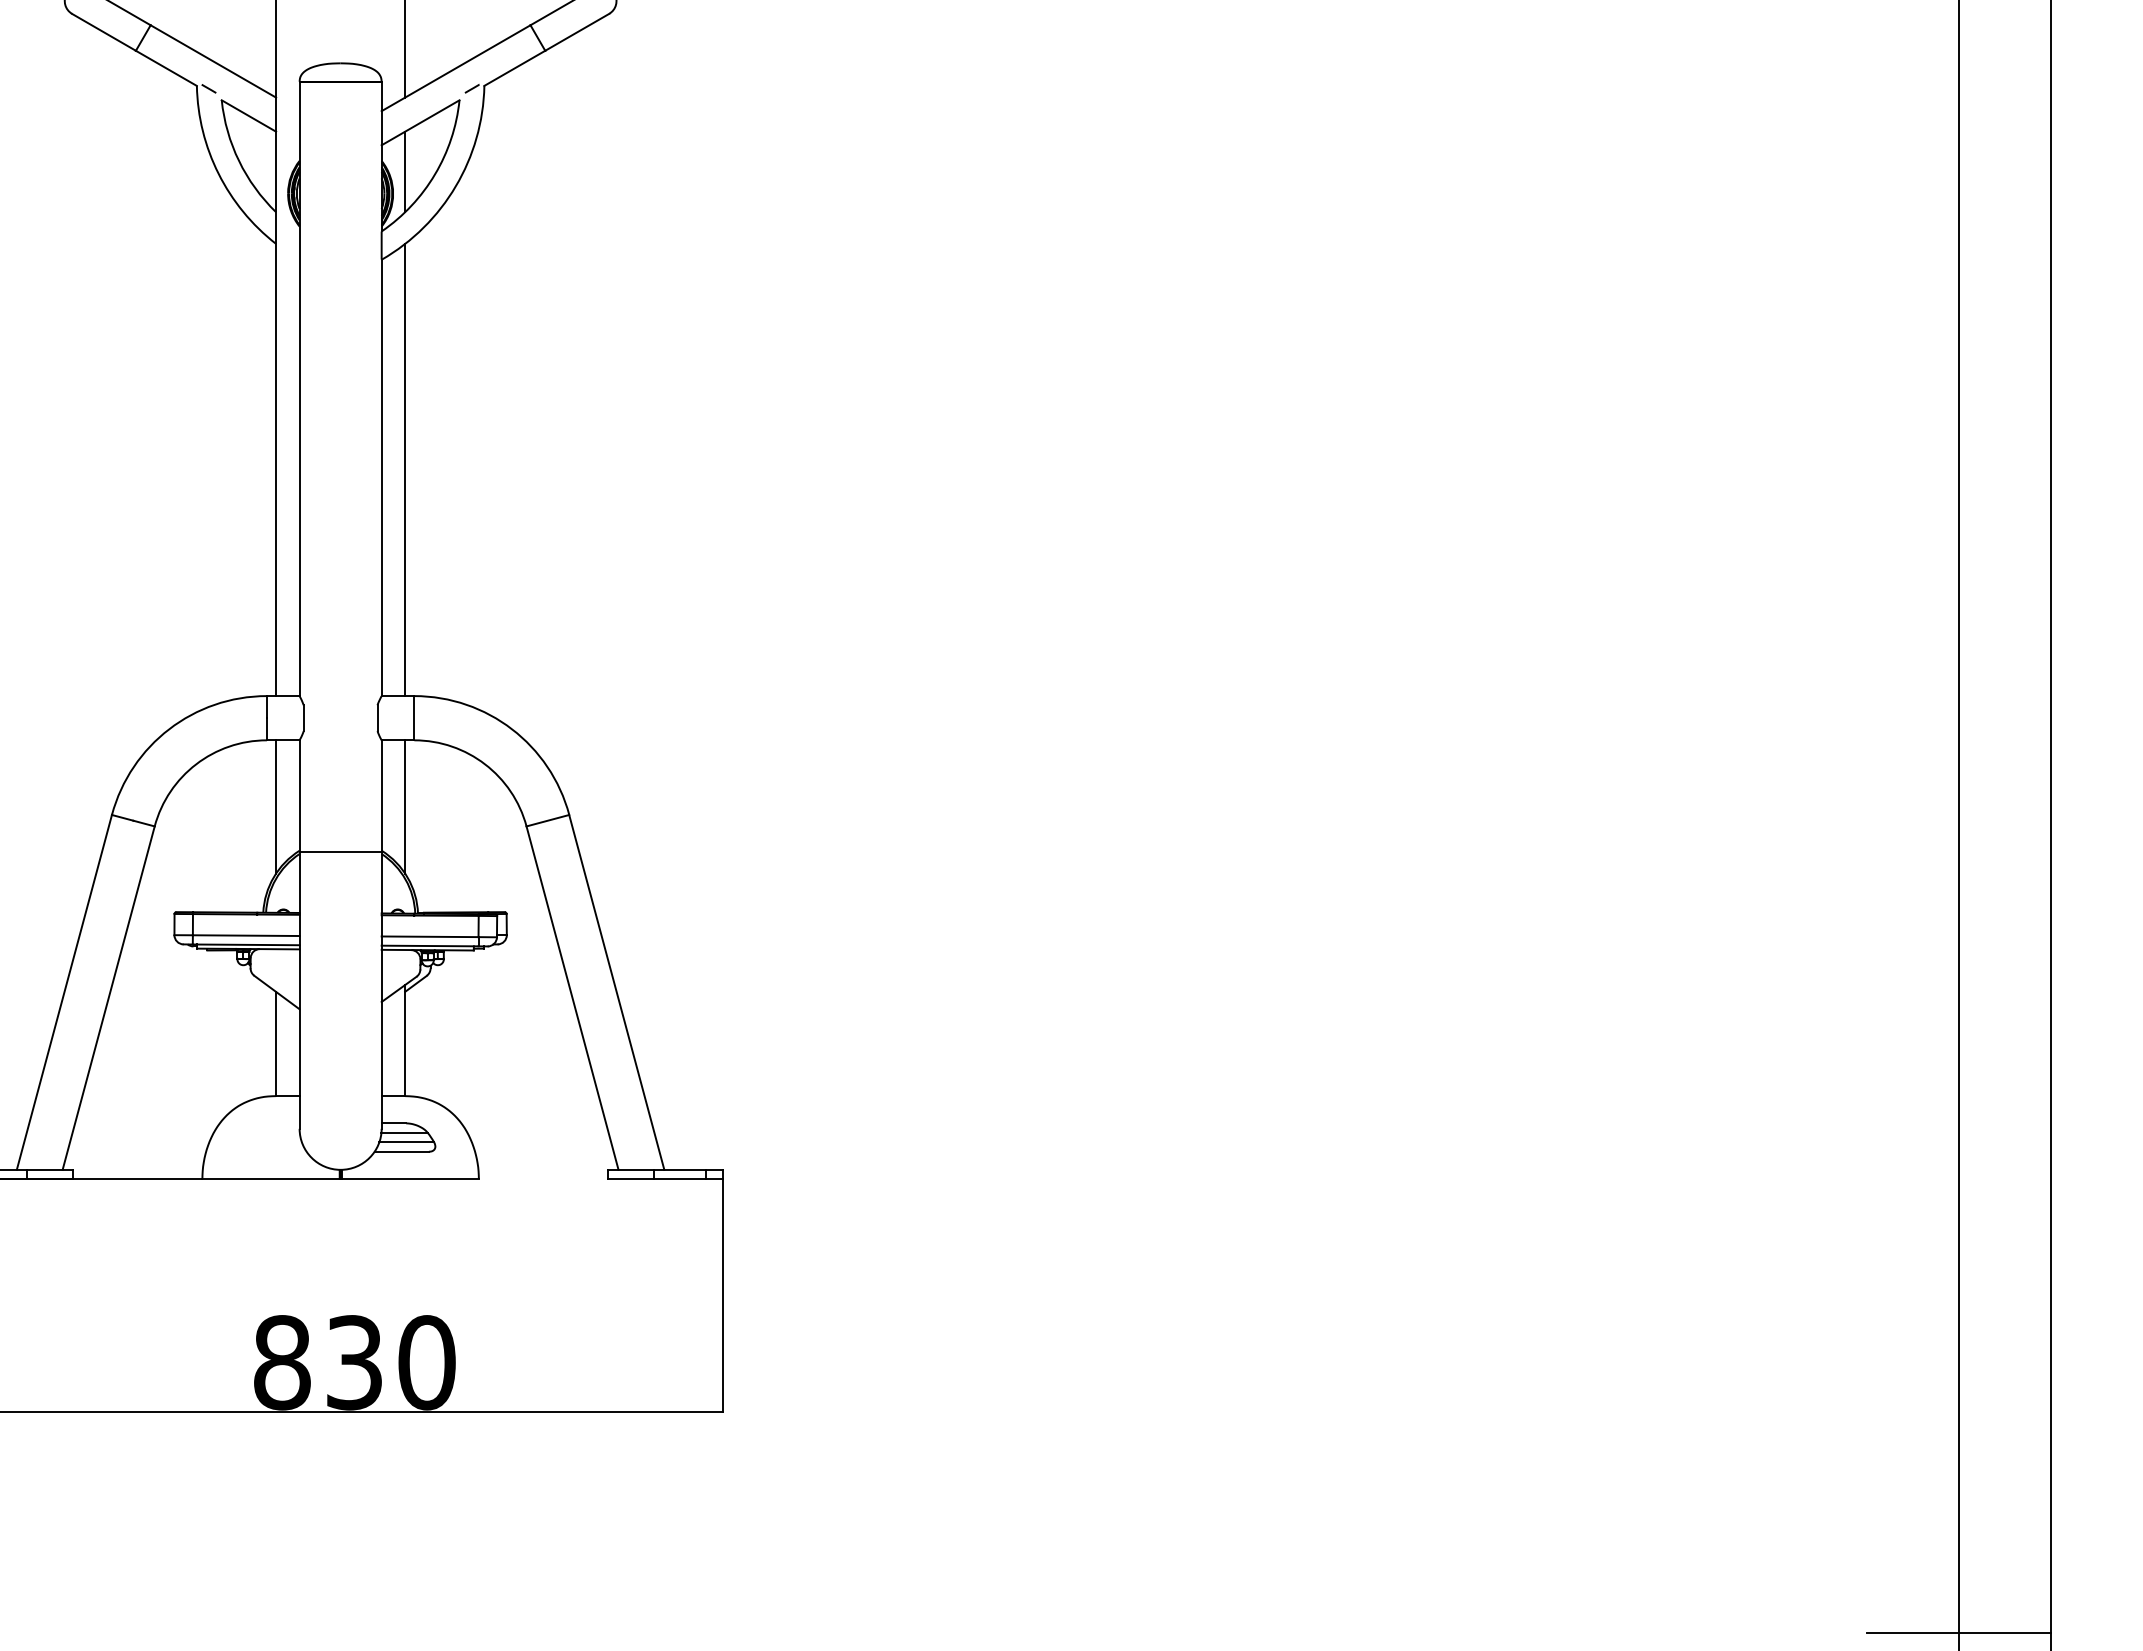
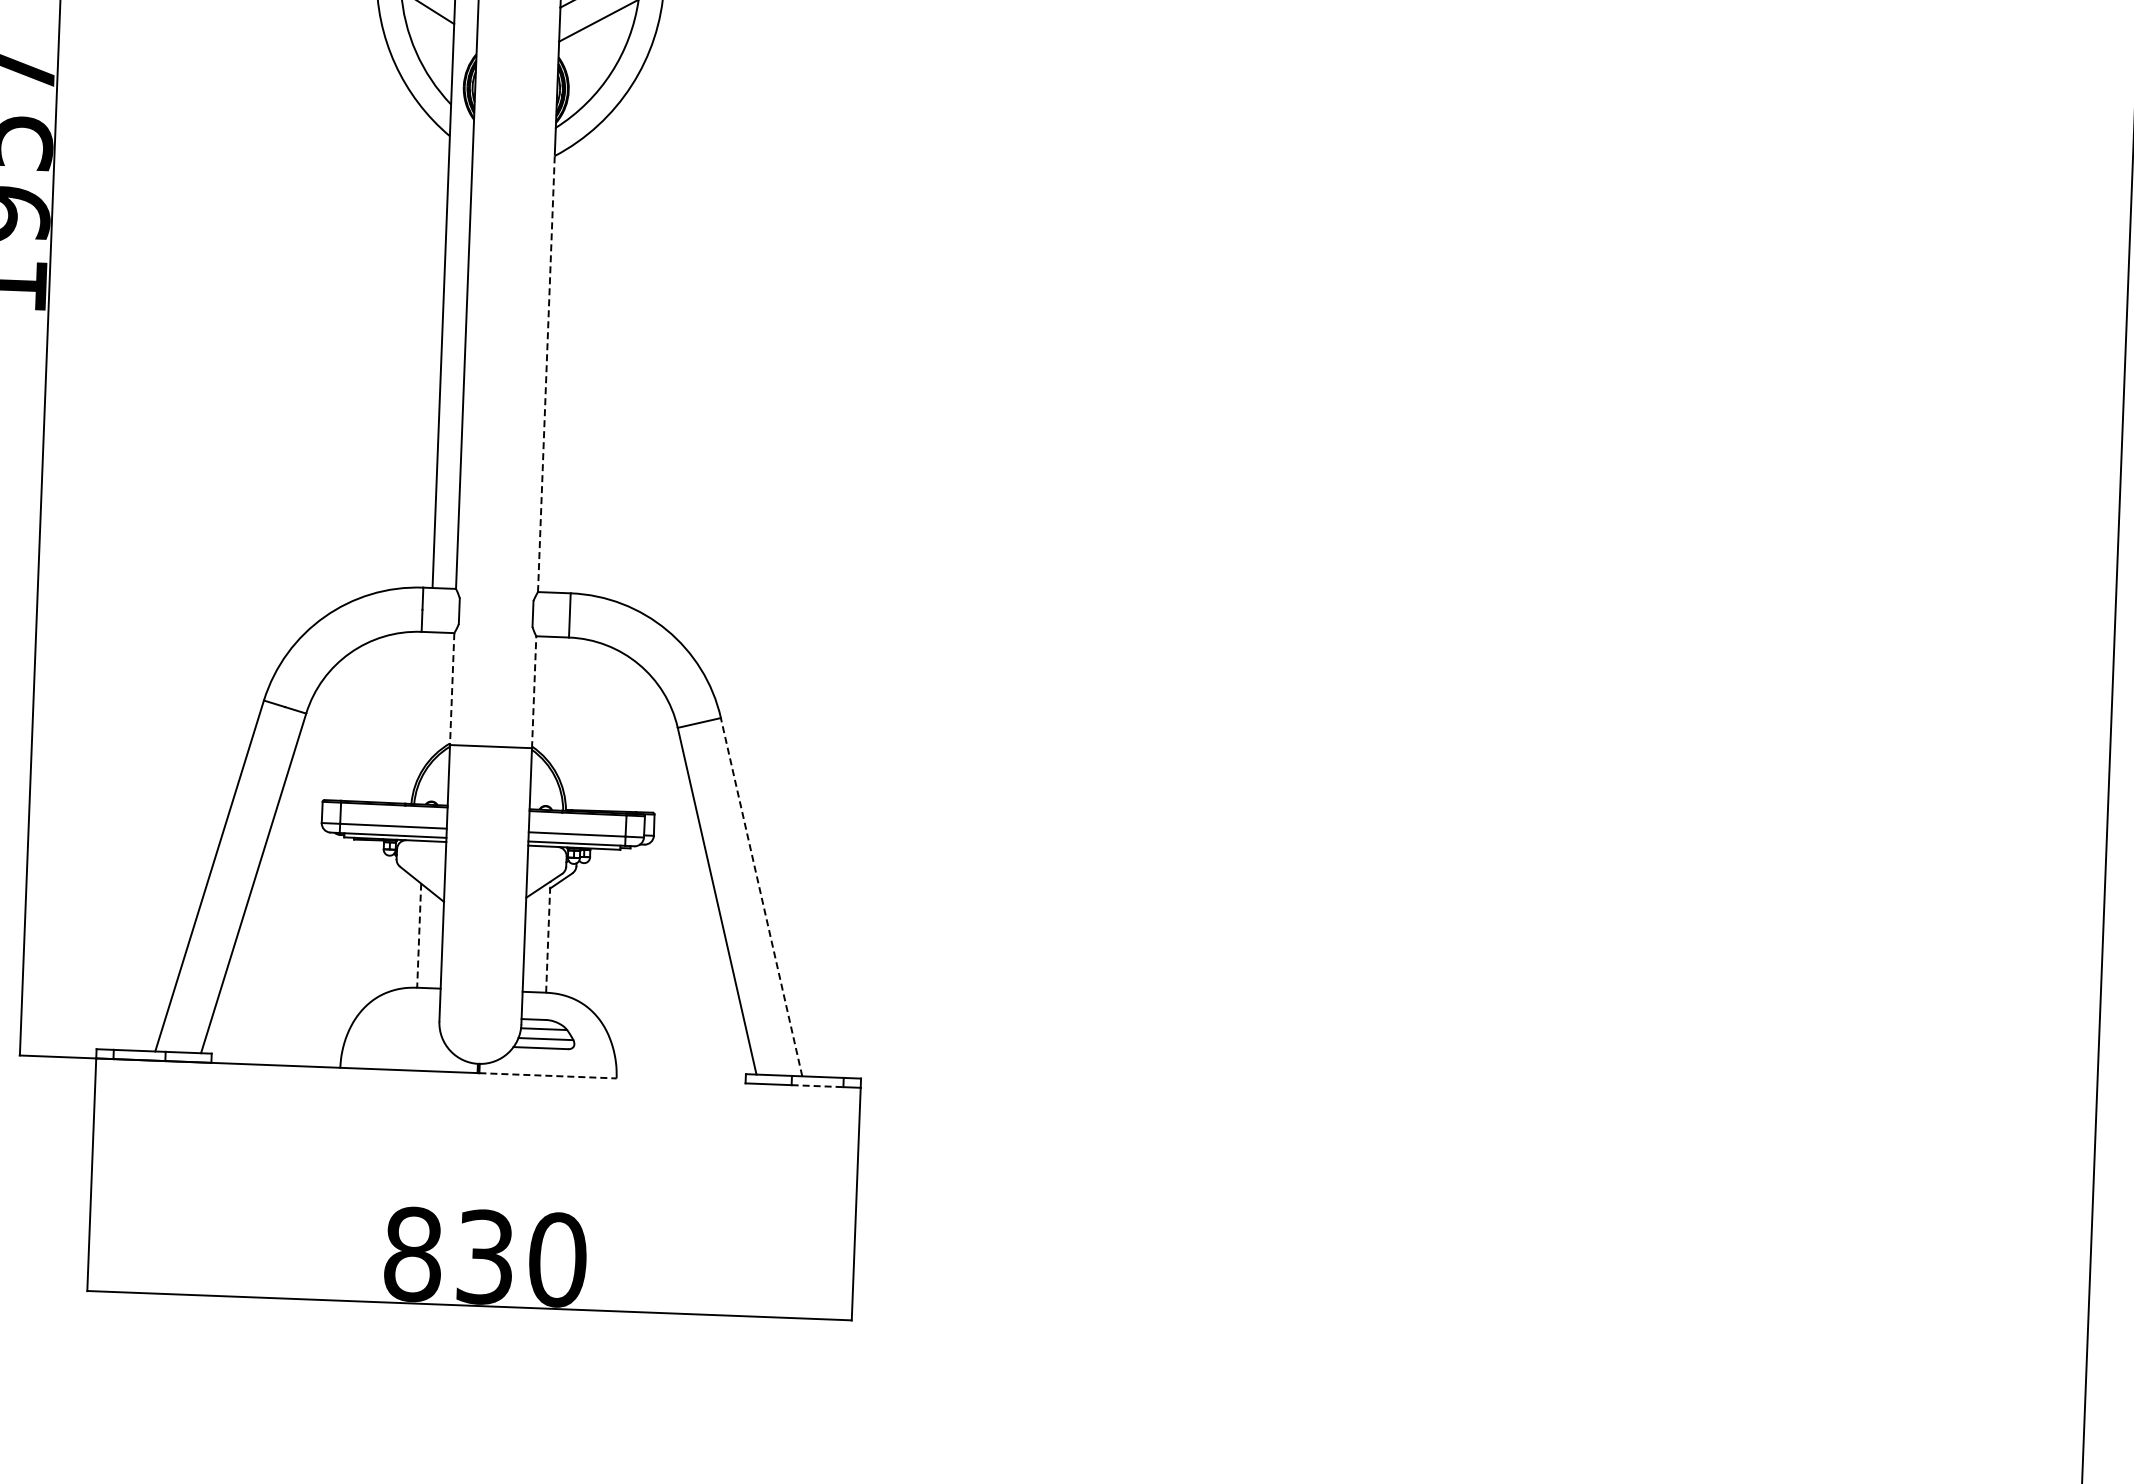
line: (405, 171) -> (581, 68), removed
line: (405, 469) -> (570, 366), removed
line: (381, 477) -> (546, 373), solid -> dashed
line: (299, 796) -> (452, 689), solid -> dashed
line: (381, 796) -> (533, 692), solid -> dashed
line: (276, 806) -> (428, 698), removed
line: (405, 806) -> (557, 703), removed
line: (616, 992) -> (761, 897), solid -> dashed
line: (405, 1040) -> (548, 937), solid -> dashed
line: (276, 1044) -> (419, 936), solid -> dashed
line: (410, 1179) -> (548, 1076), solid -> dashed
line: (679, 1179) -> (817, 1086), solid -> dashed

